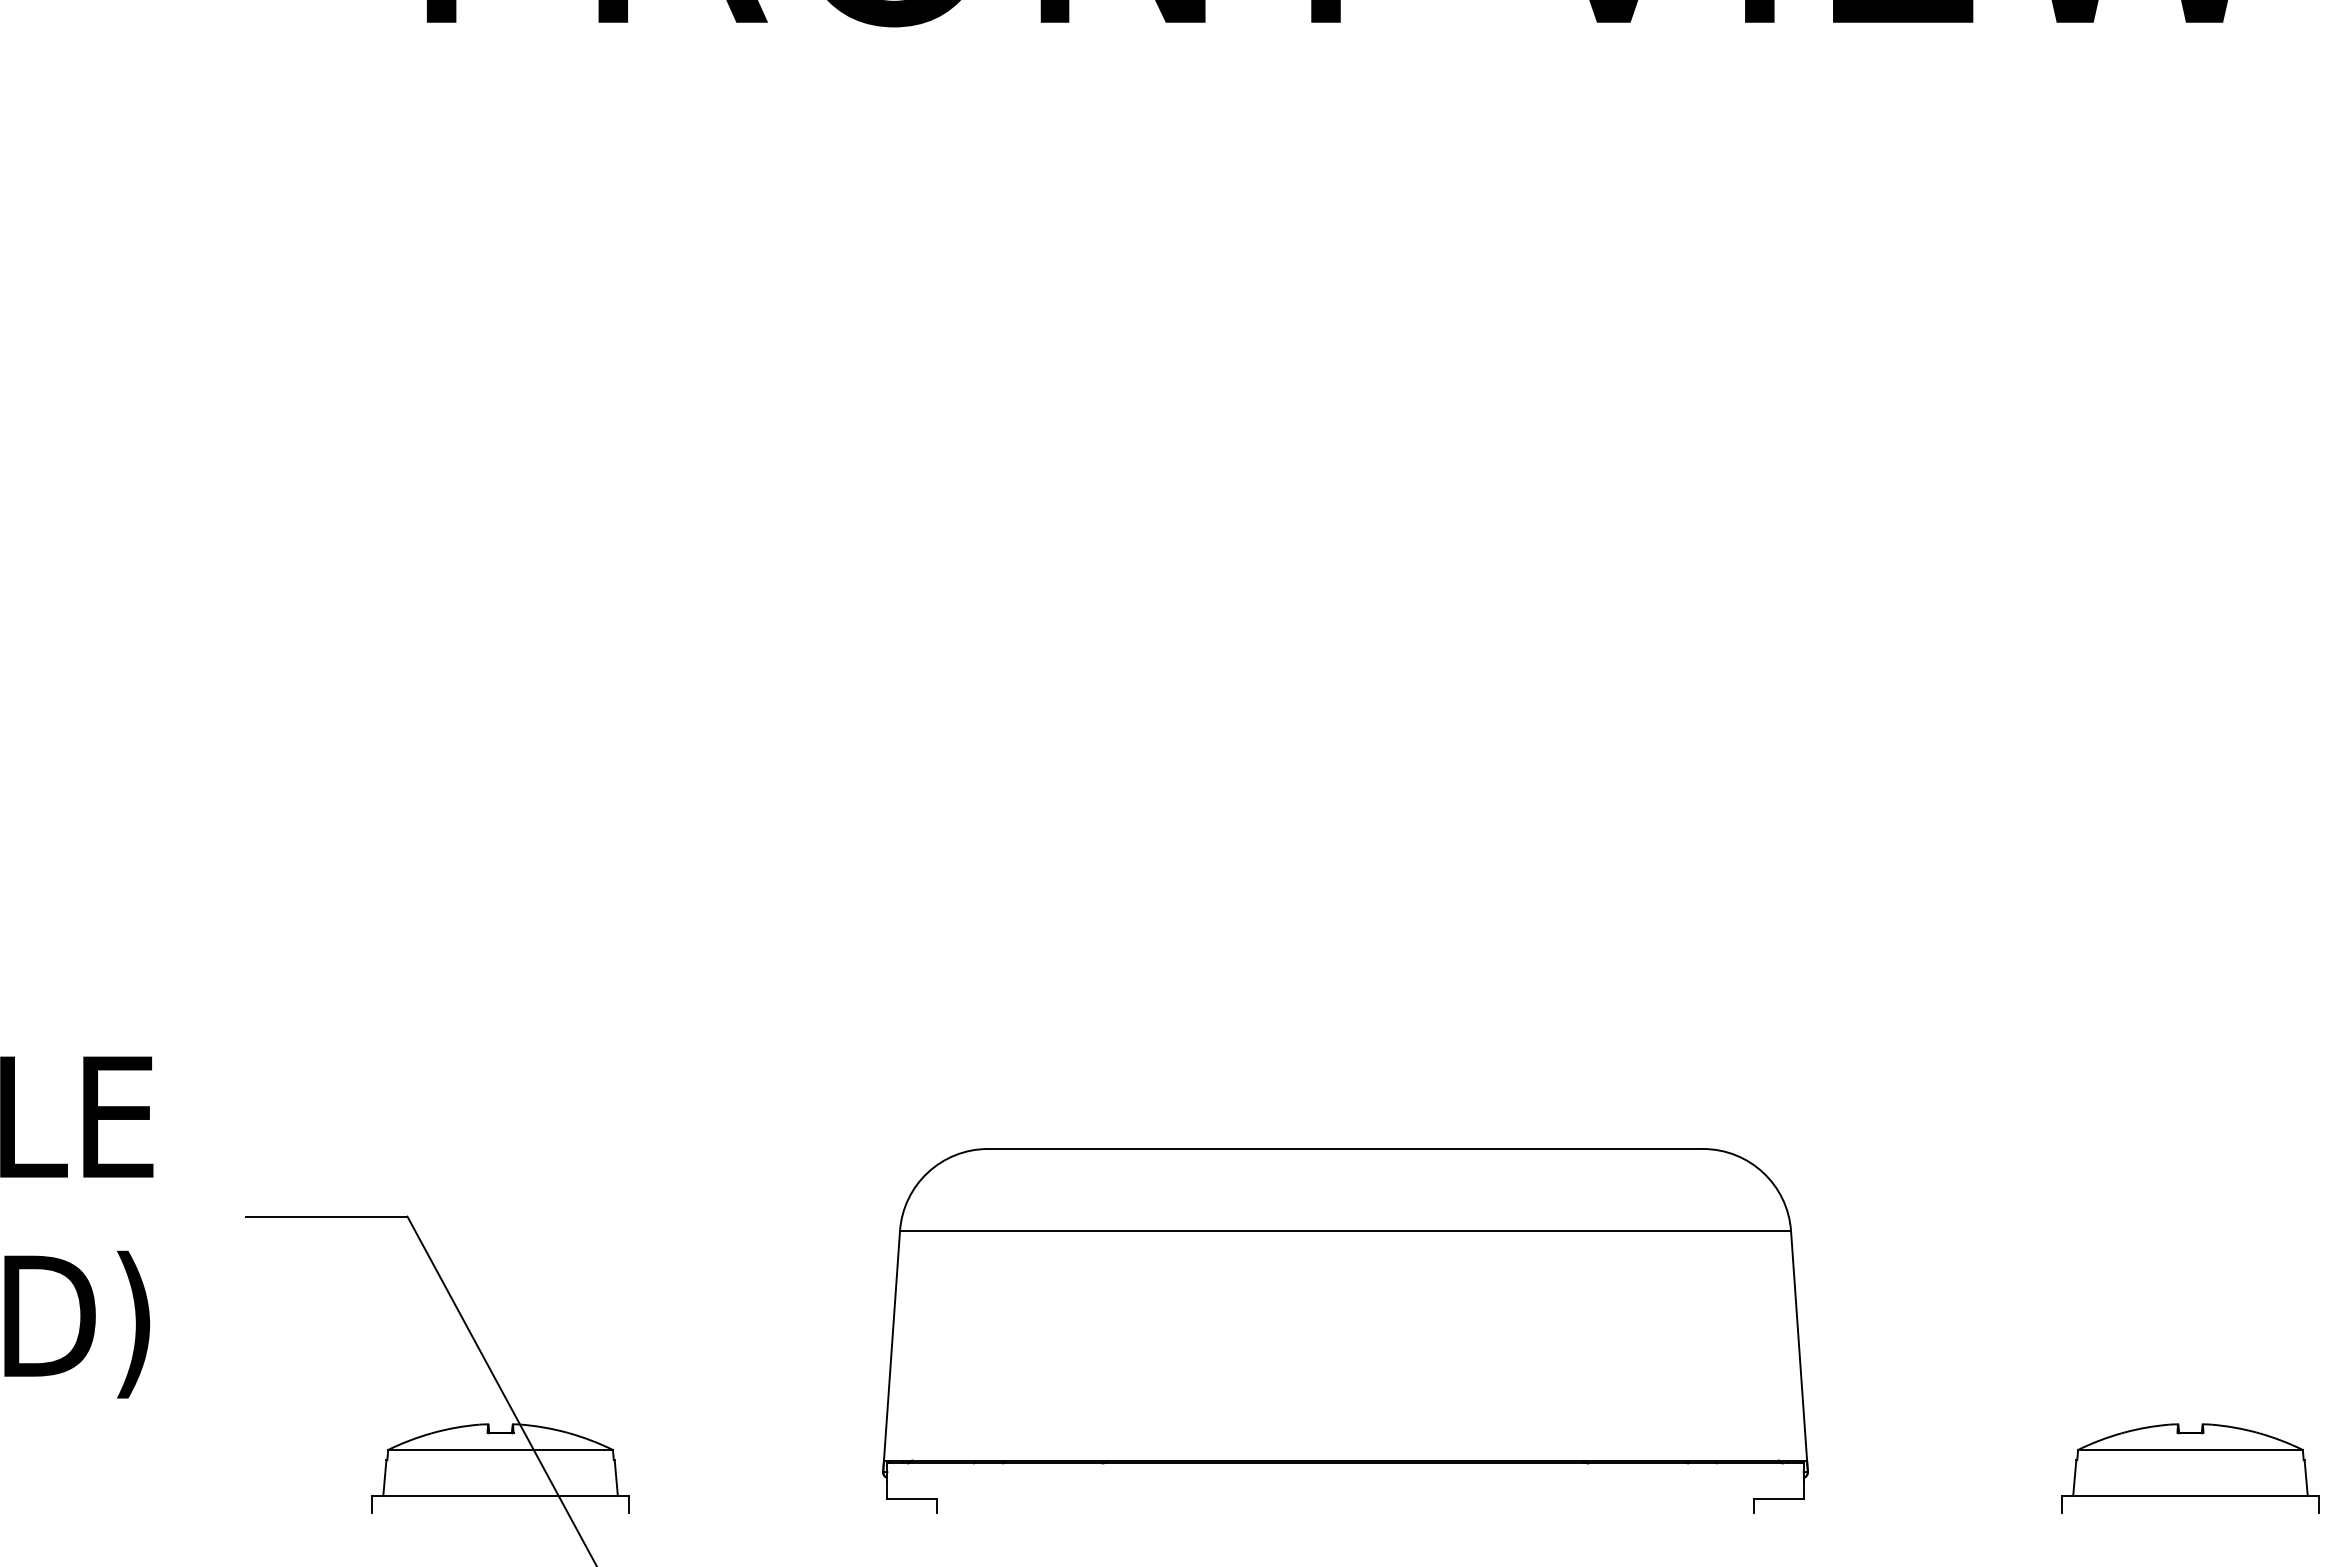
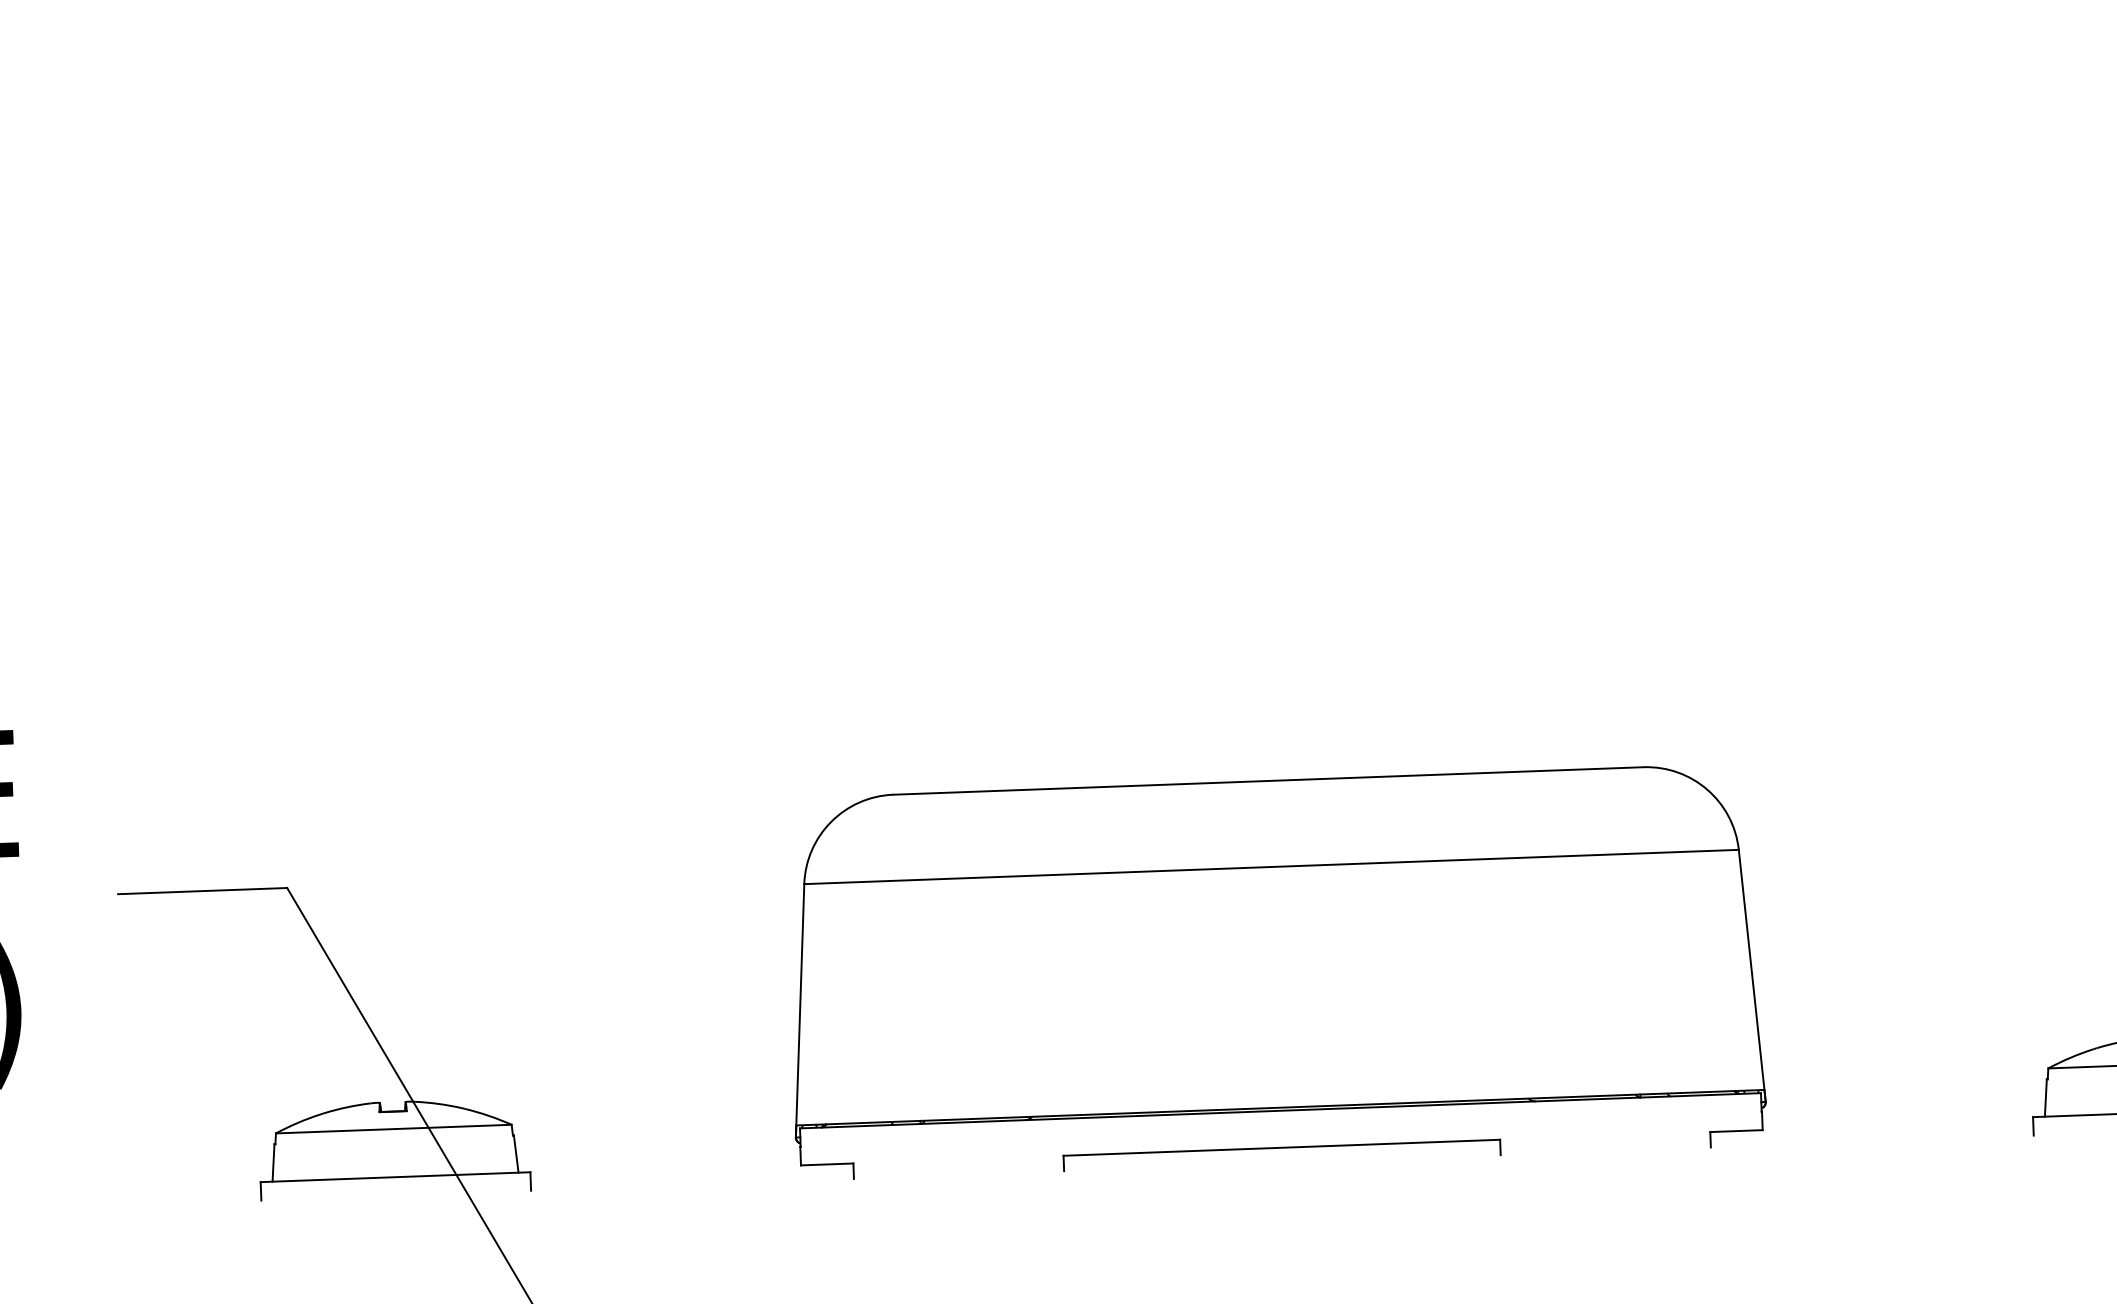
part: (1345, 1505) -> (1282, 1154), added

